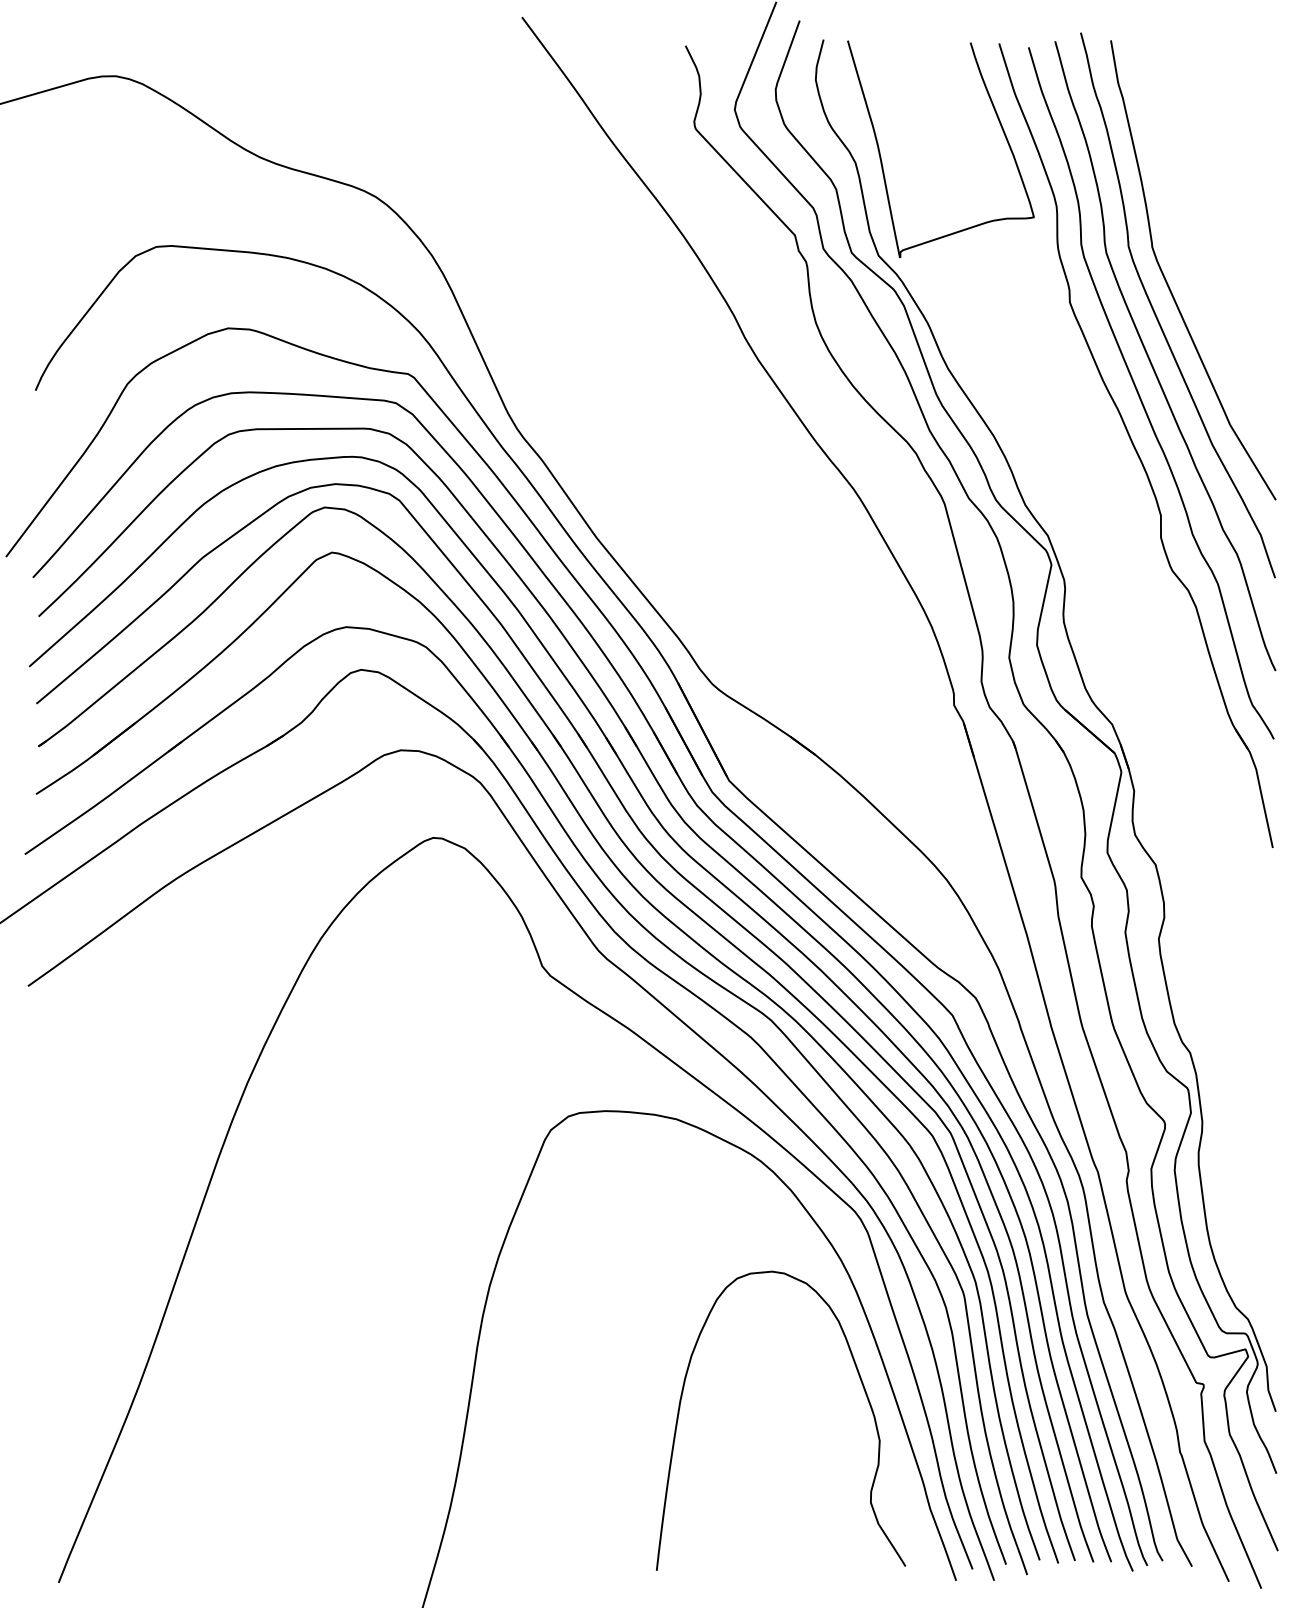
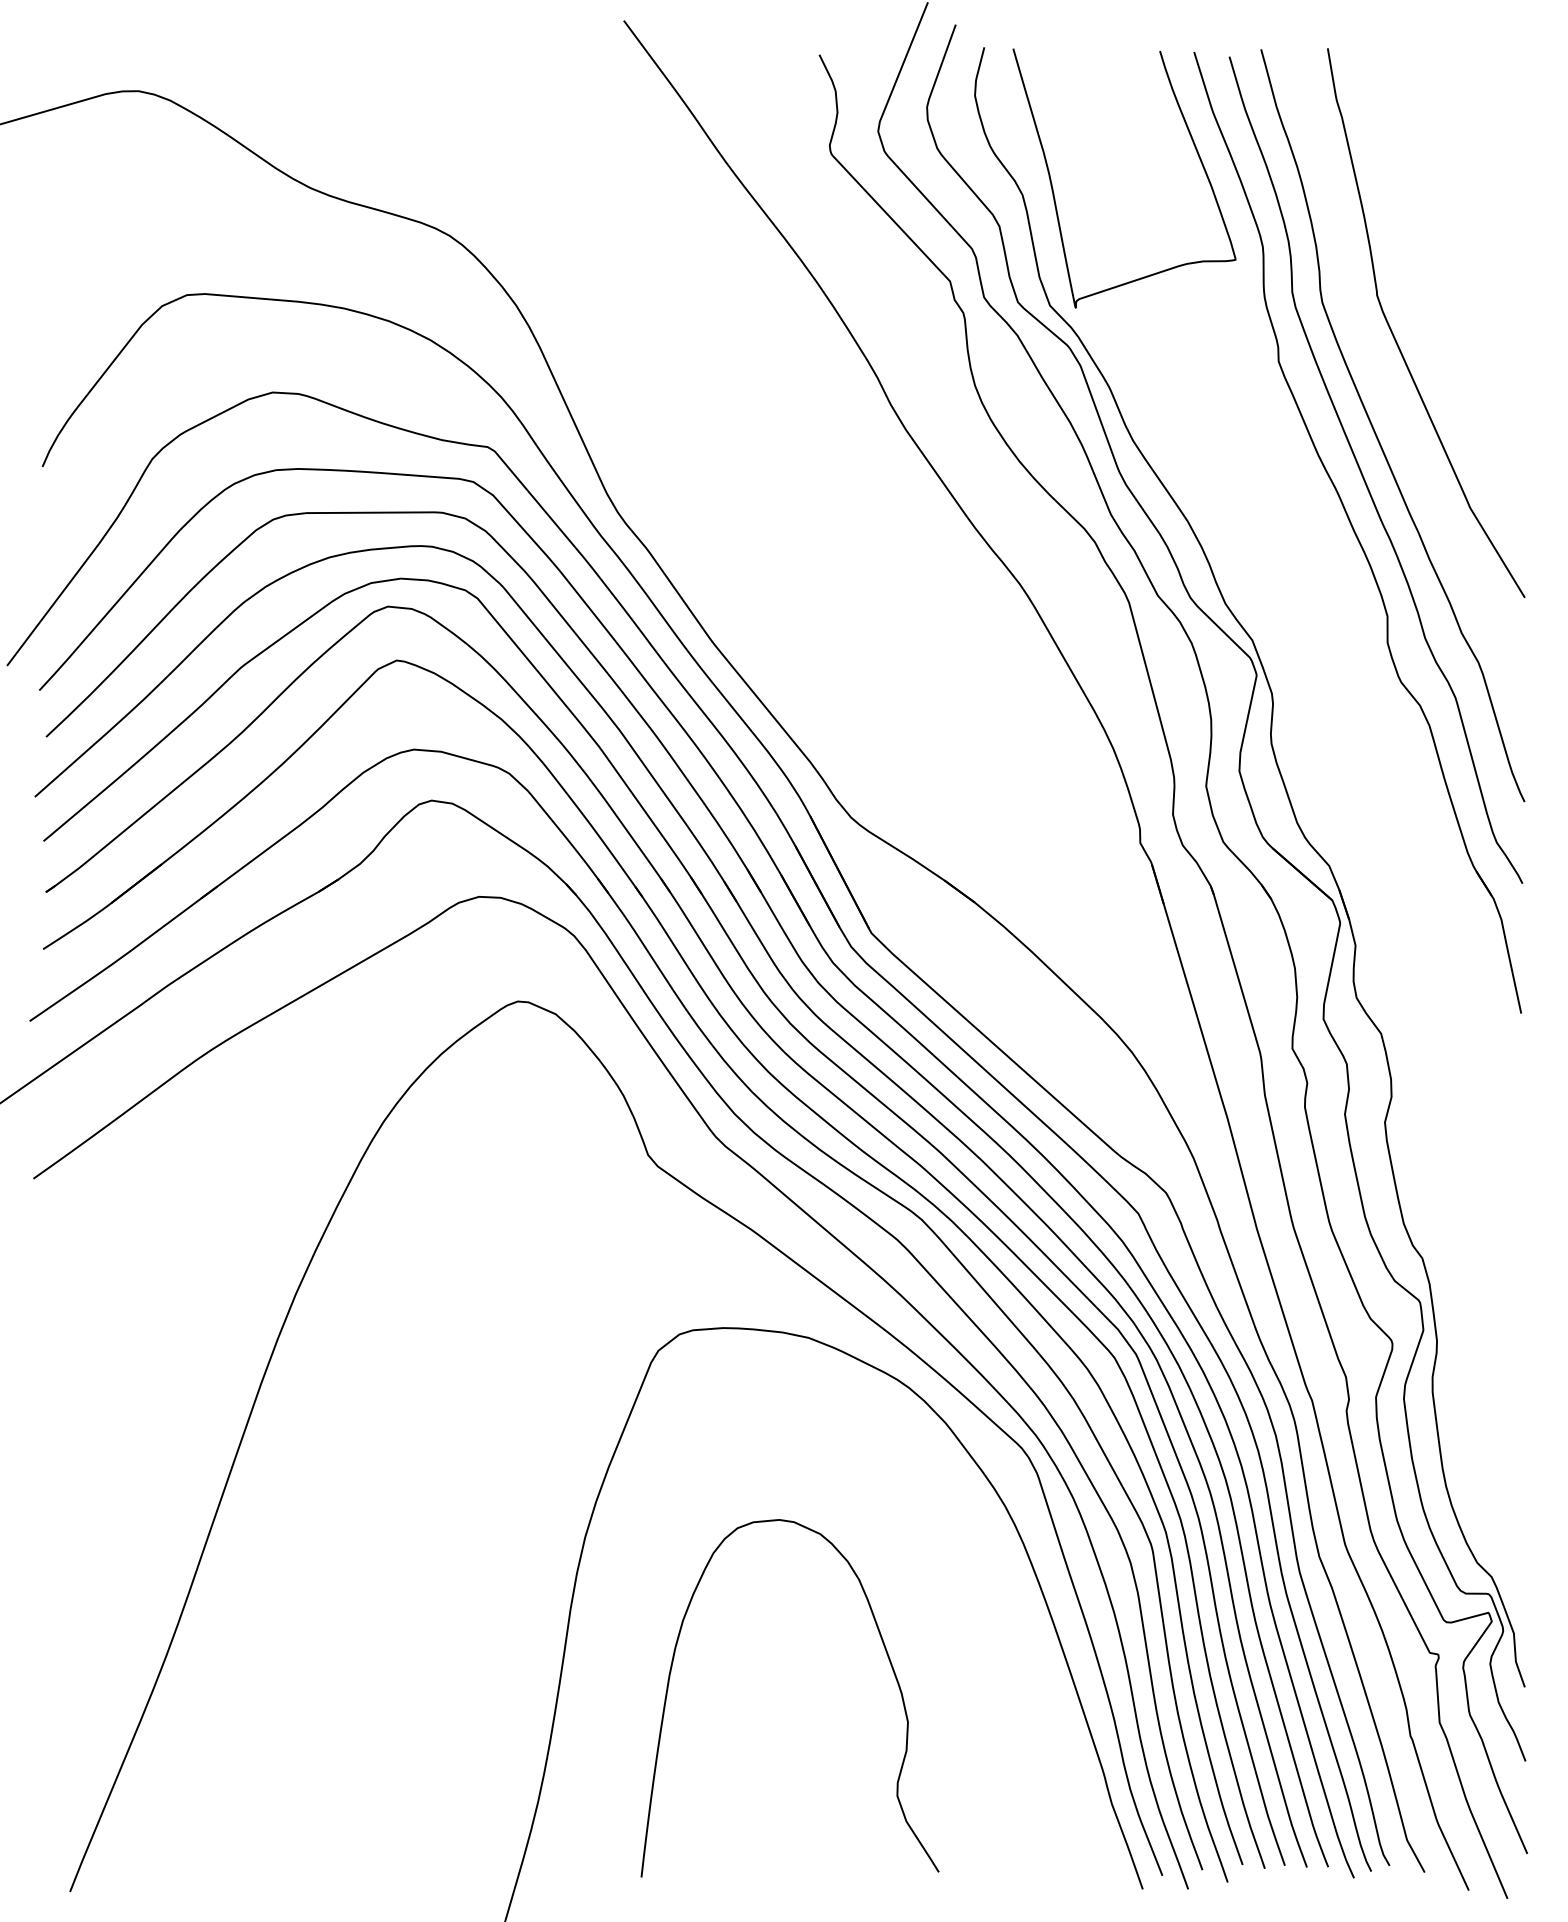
curve: (1157, 316) -> (1383, 378), removed
curve: (864, 1392) -> (889, 1664), moved

